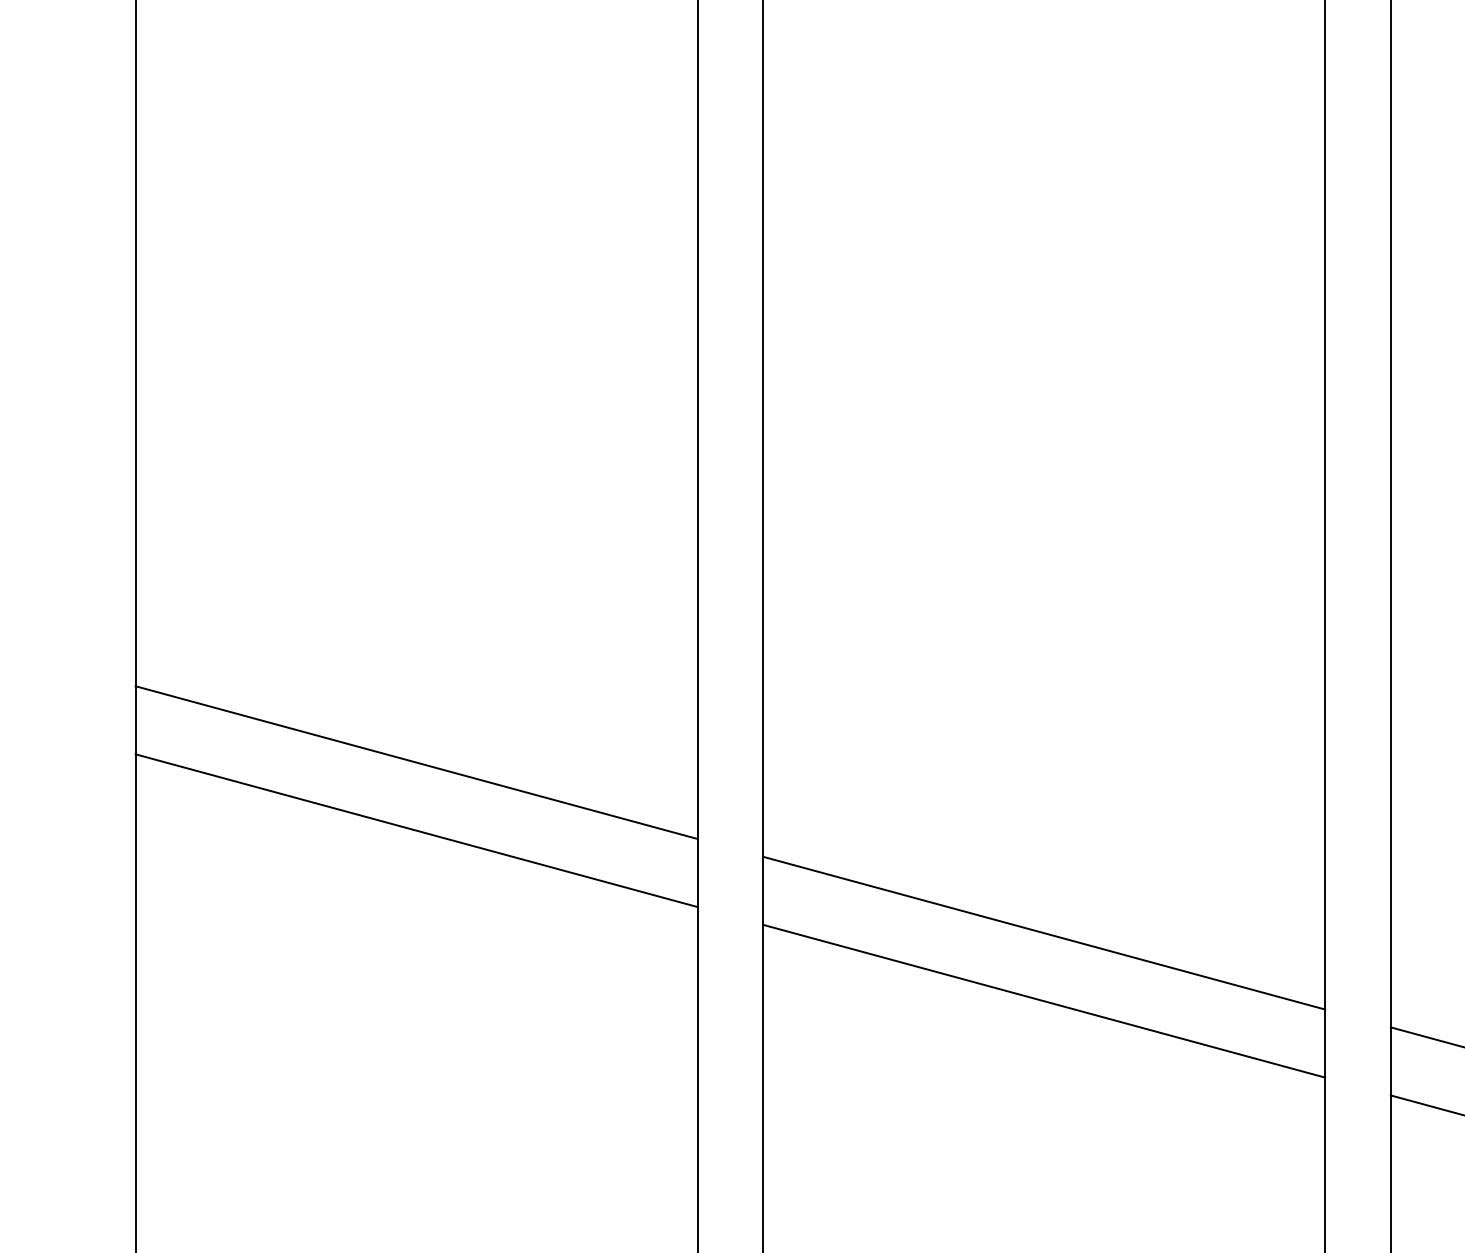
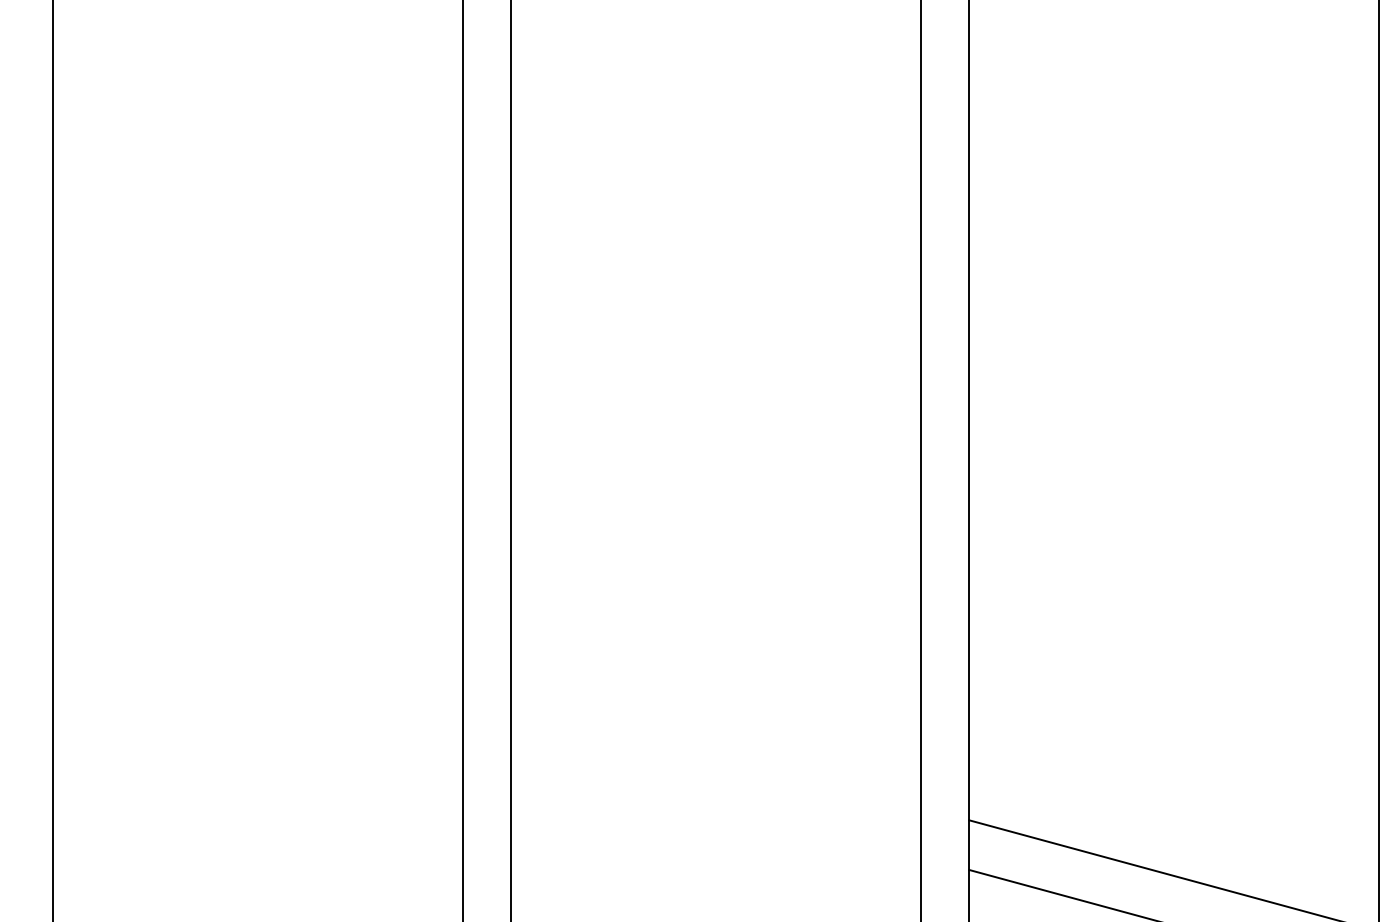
line: (416, 761) -> (258, 626), removed
line: (416, 830) -> (258, 676), removed
line: (1044, 933) -> (716, 751), removed
line: (1044, 1000) -> (716, 800), removed

